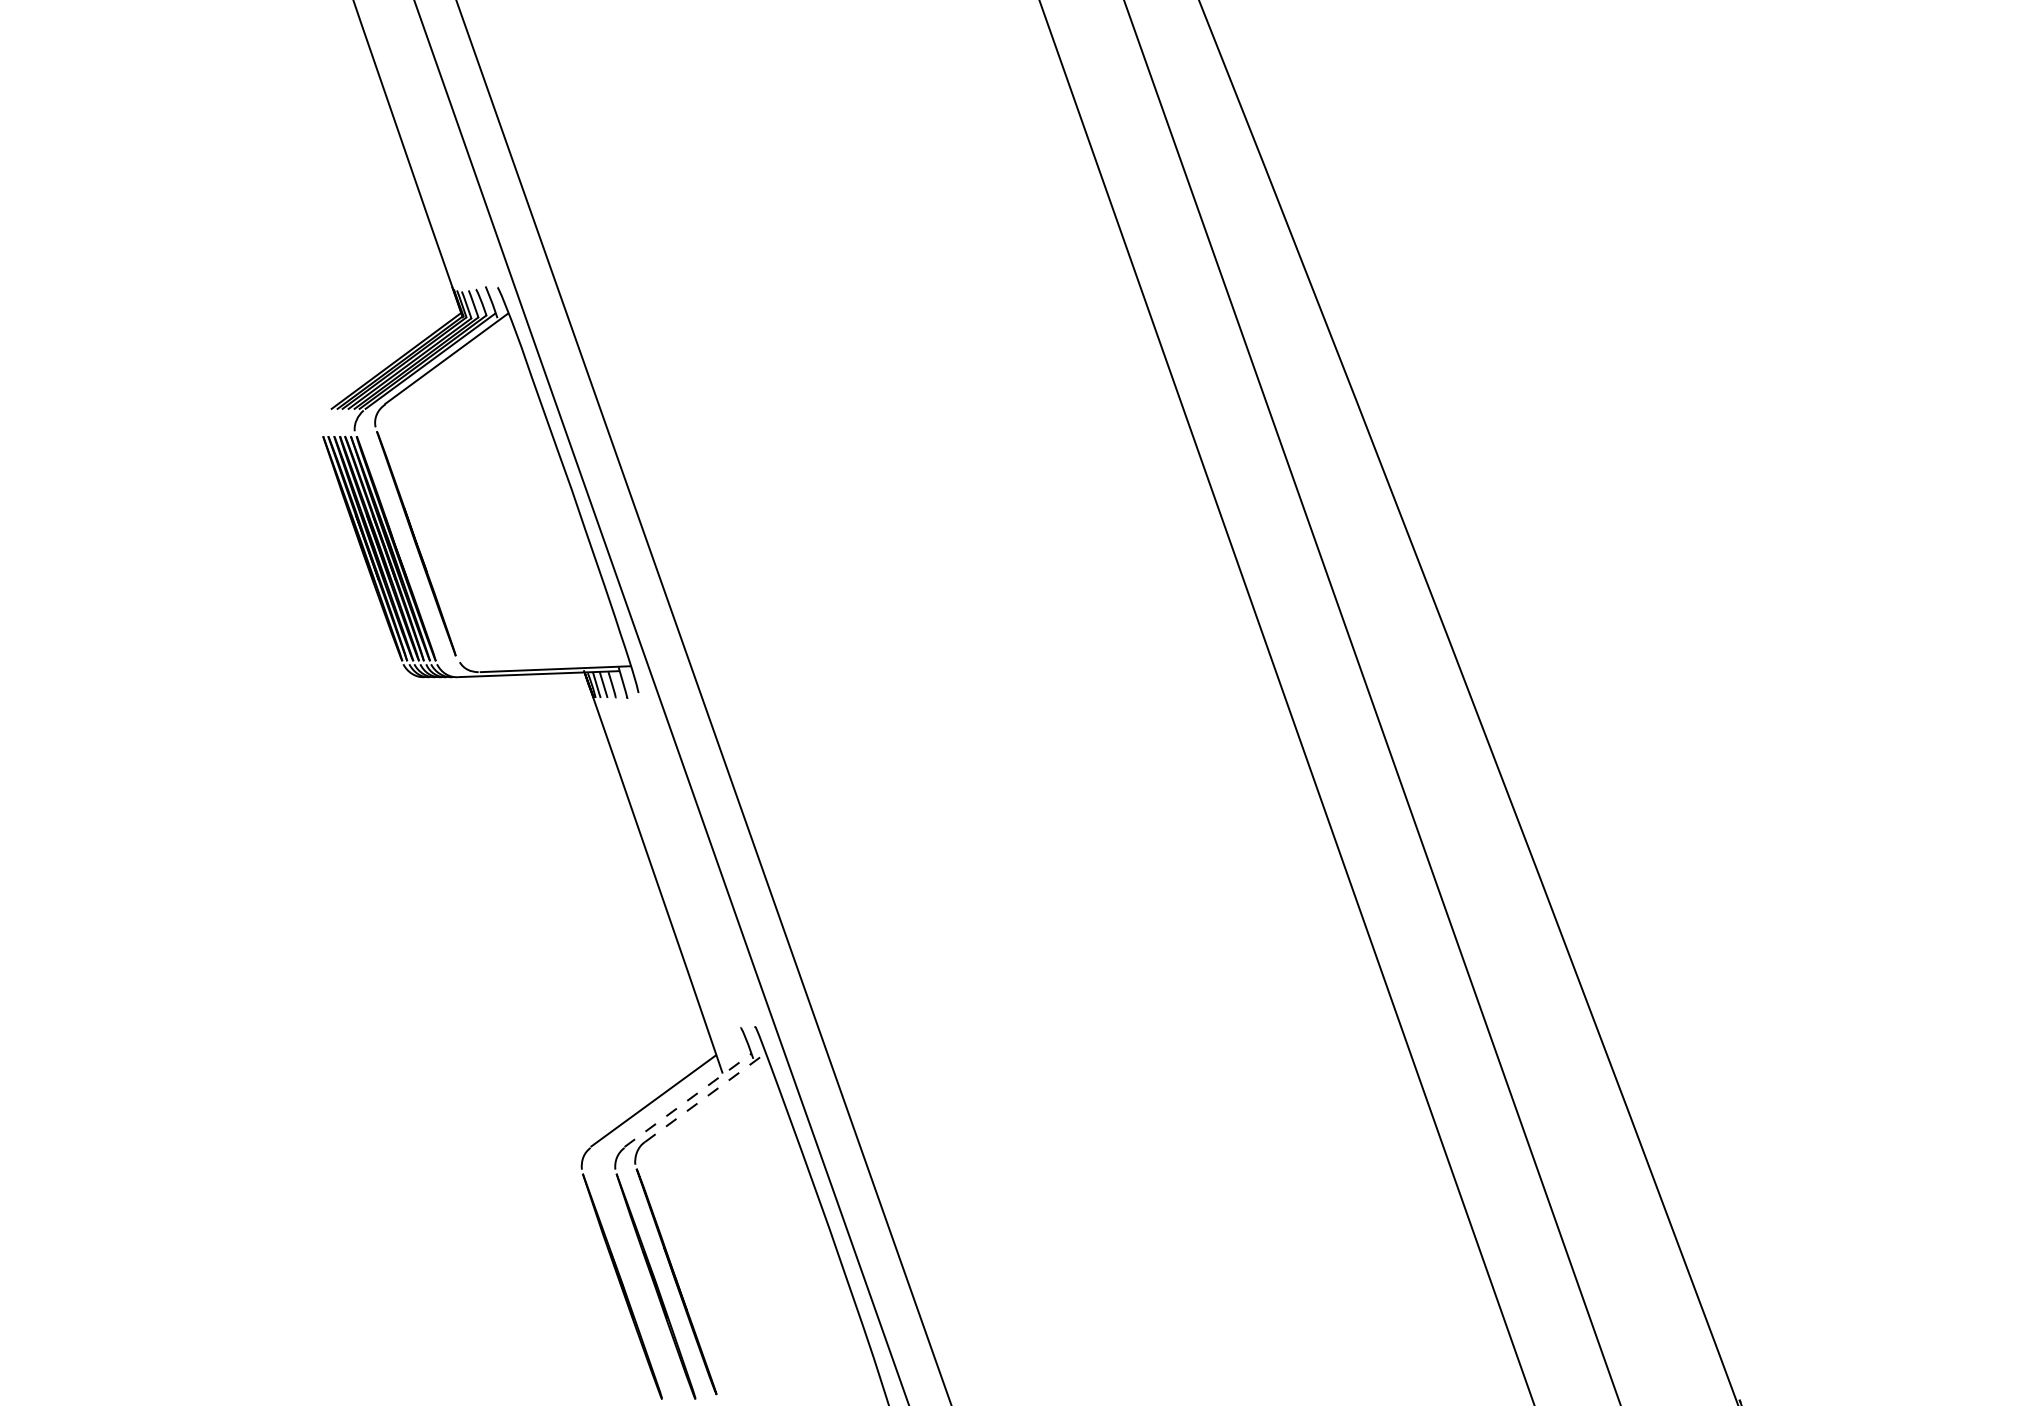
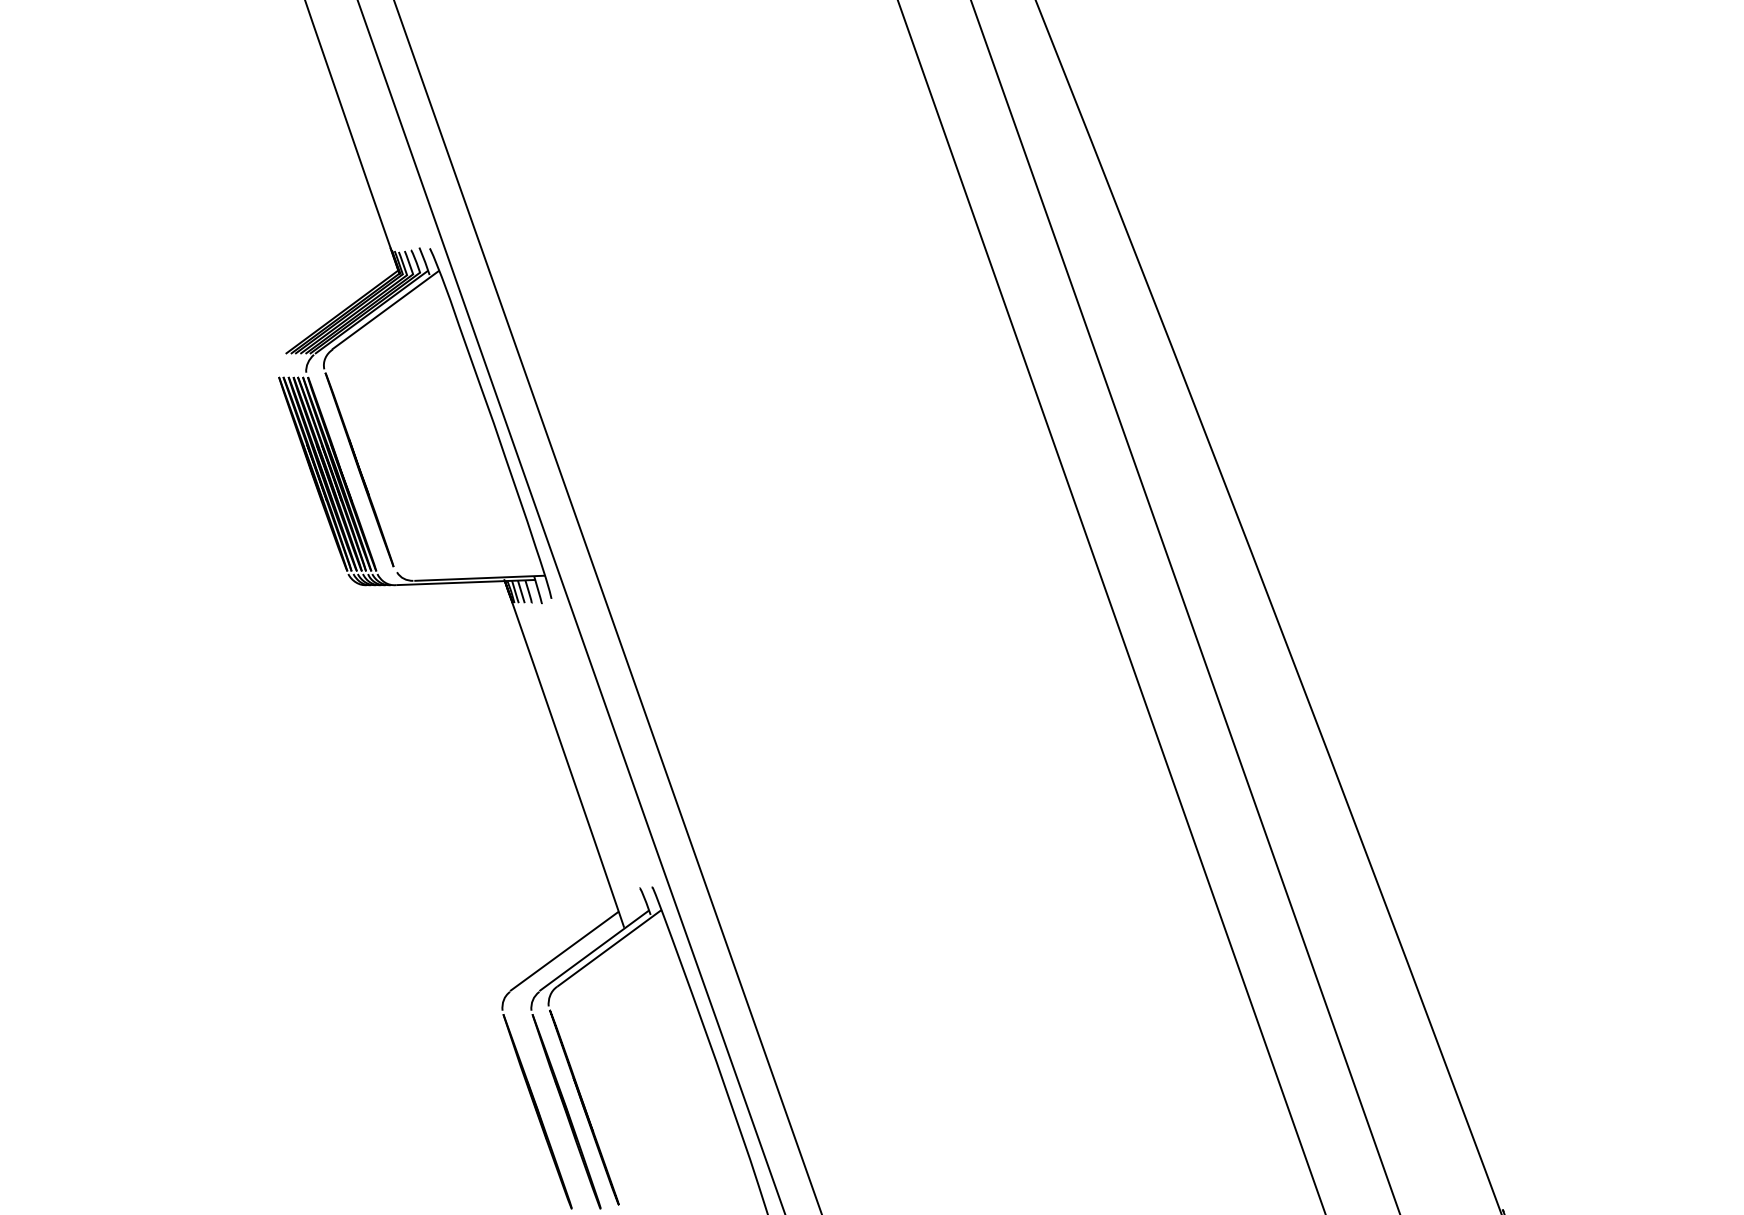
line: (706, 1097) -> (610, 948), dashed -> solid
line: (687, 1100) -> (593, 950), dashed -> solid

